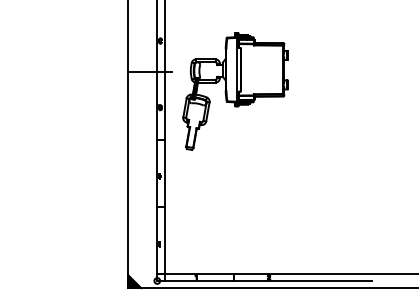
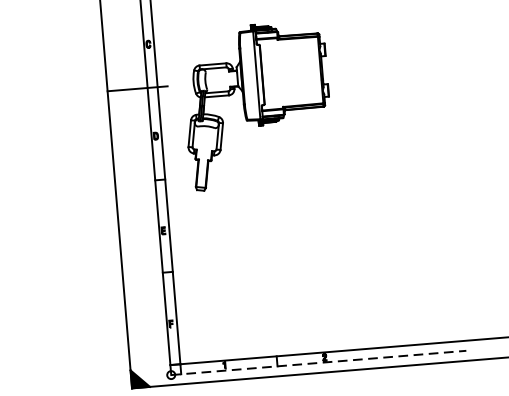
line: (264, 280) -> (318, 362), solid -> dashed

